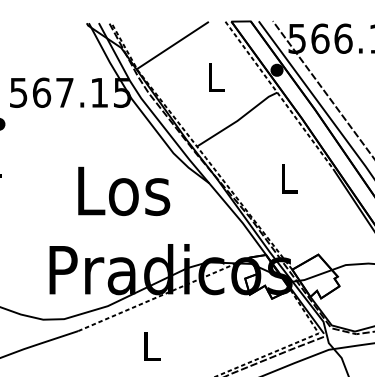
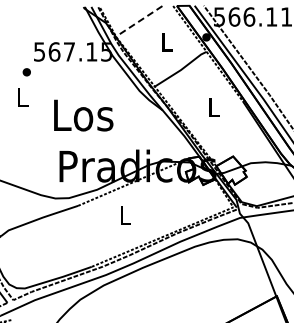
line: (173, 45) -> (139, 21), solid -> dashed
text: (123, 191) -> (83, 115), moved

